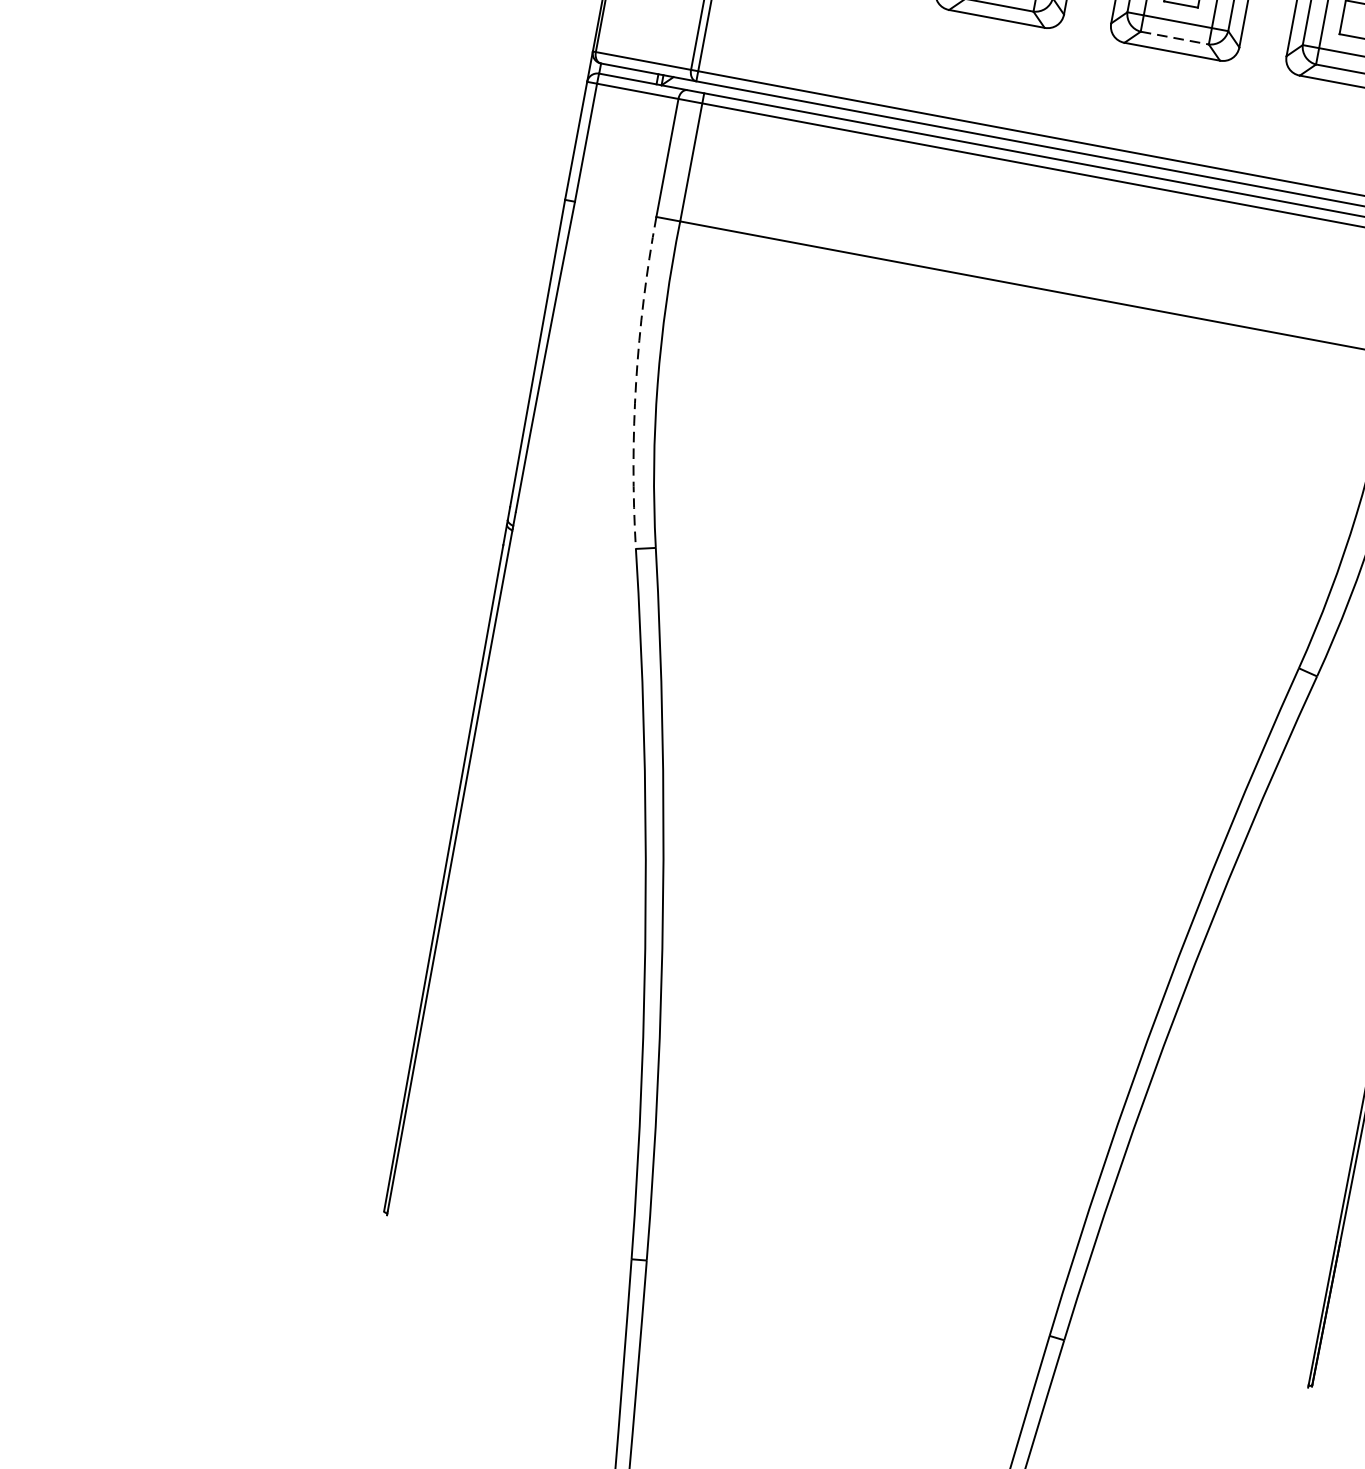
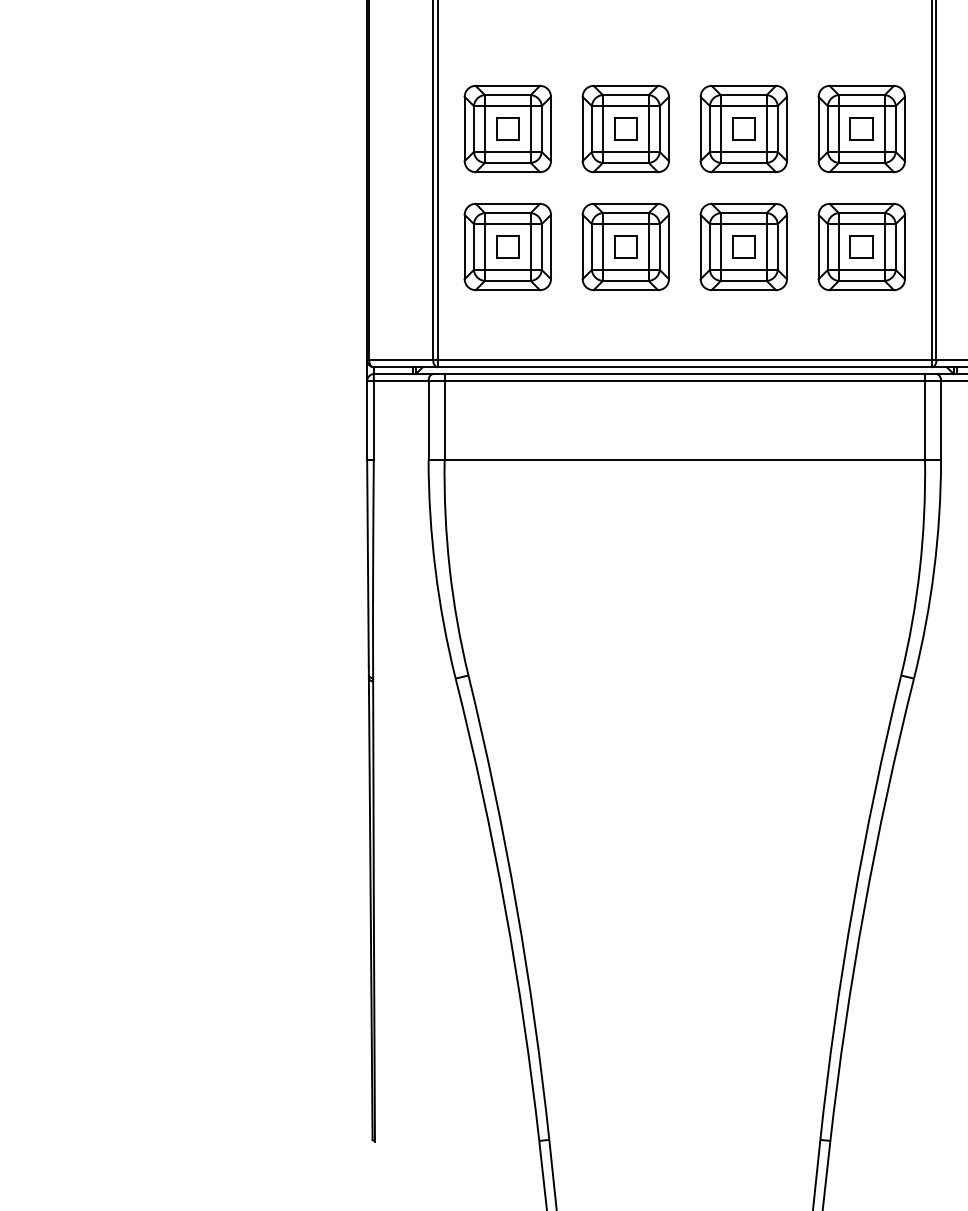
line: (1174, 37) -> (743, 280), dashed -> solid
arc: (636, 382) -> (435, 570), dashed -> solid

